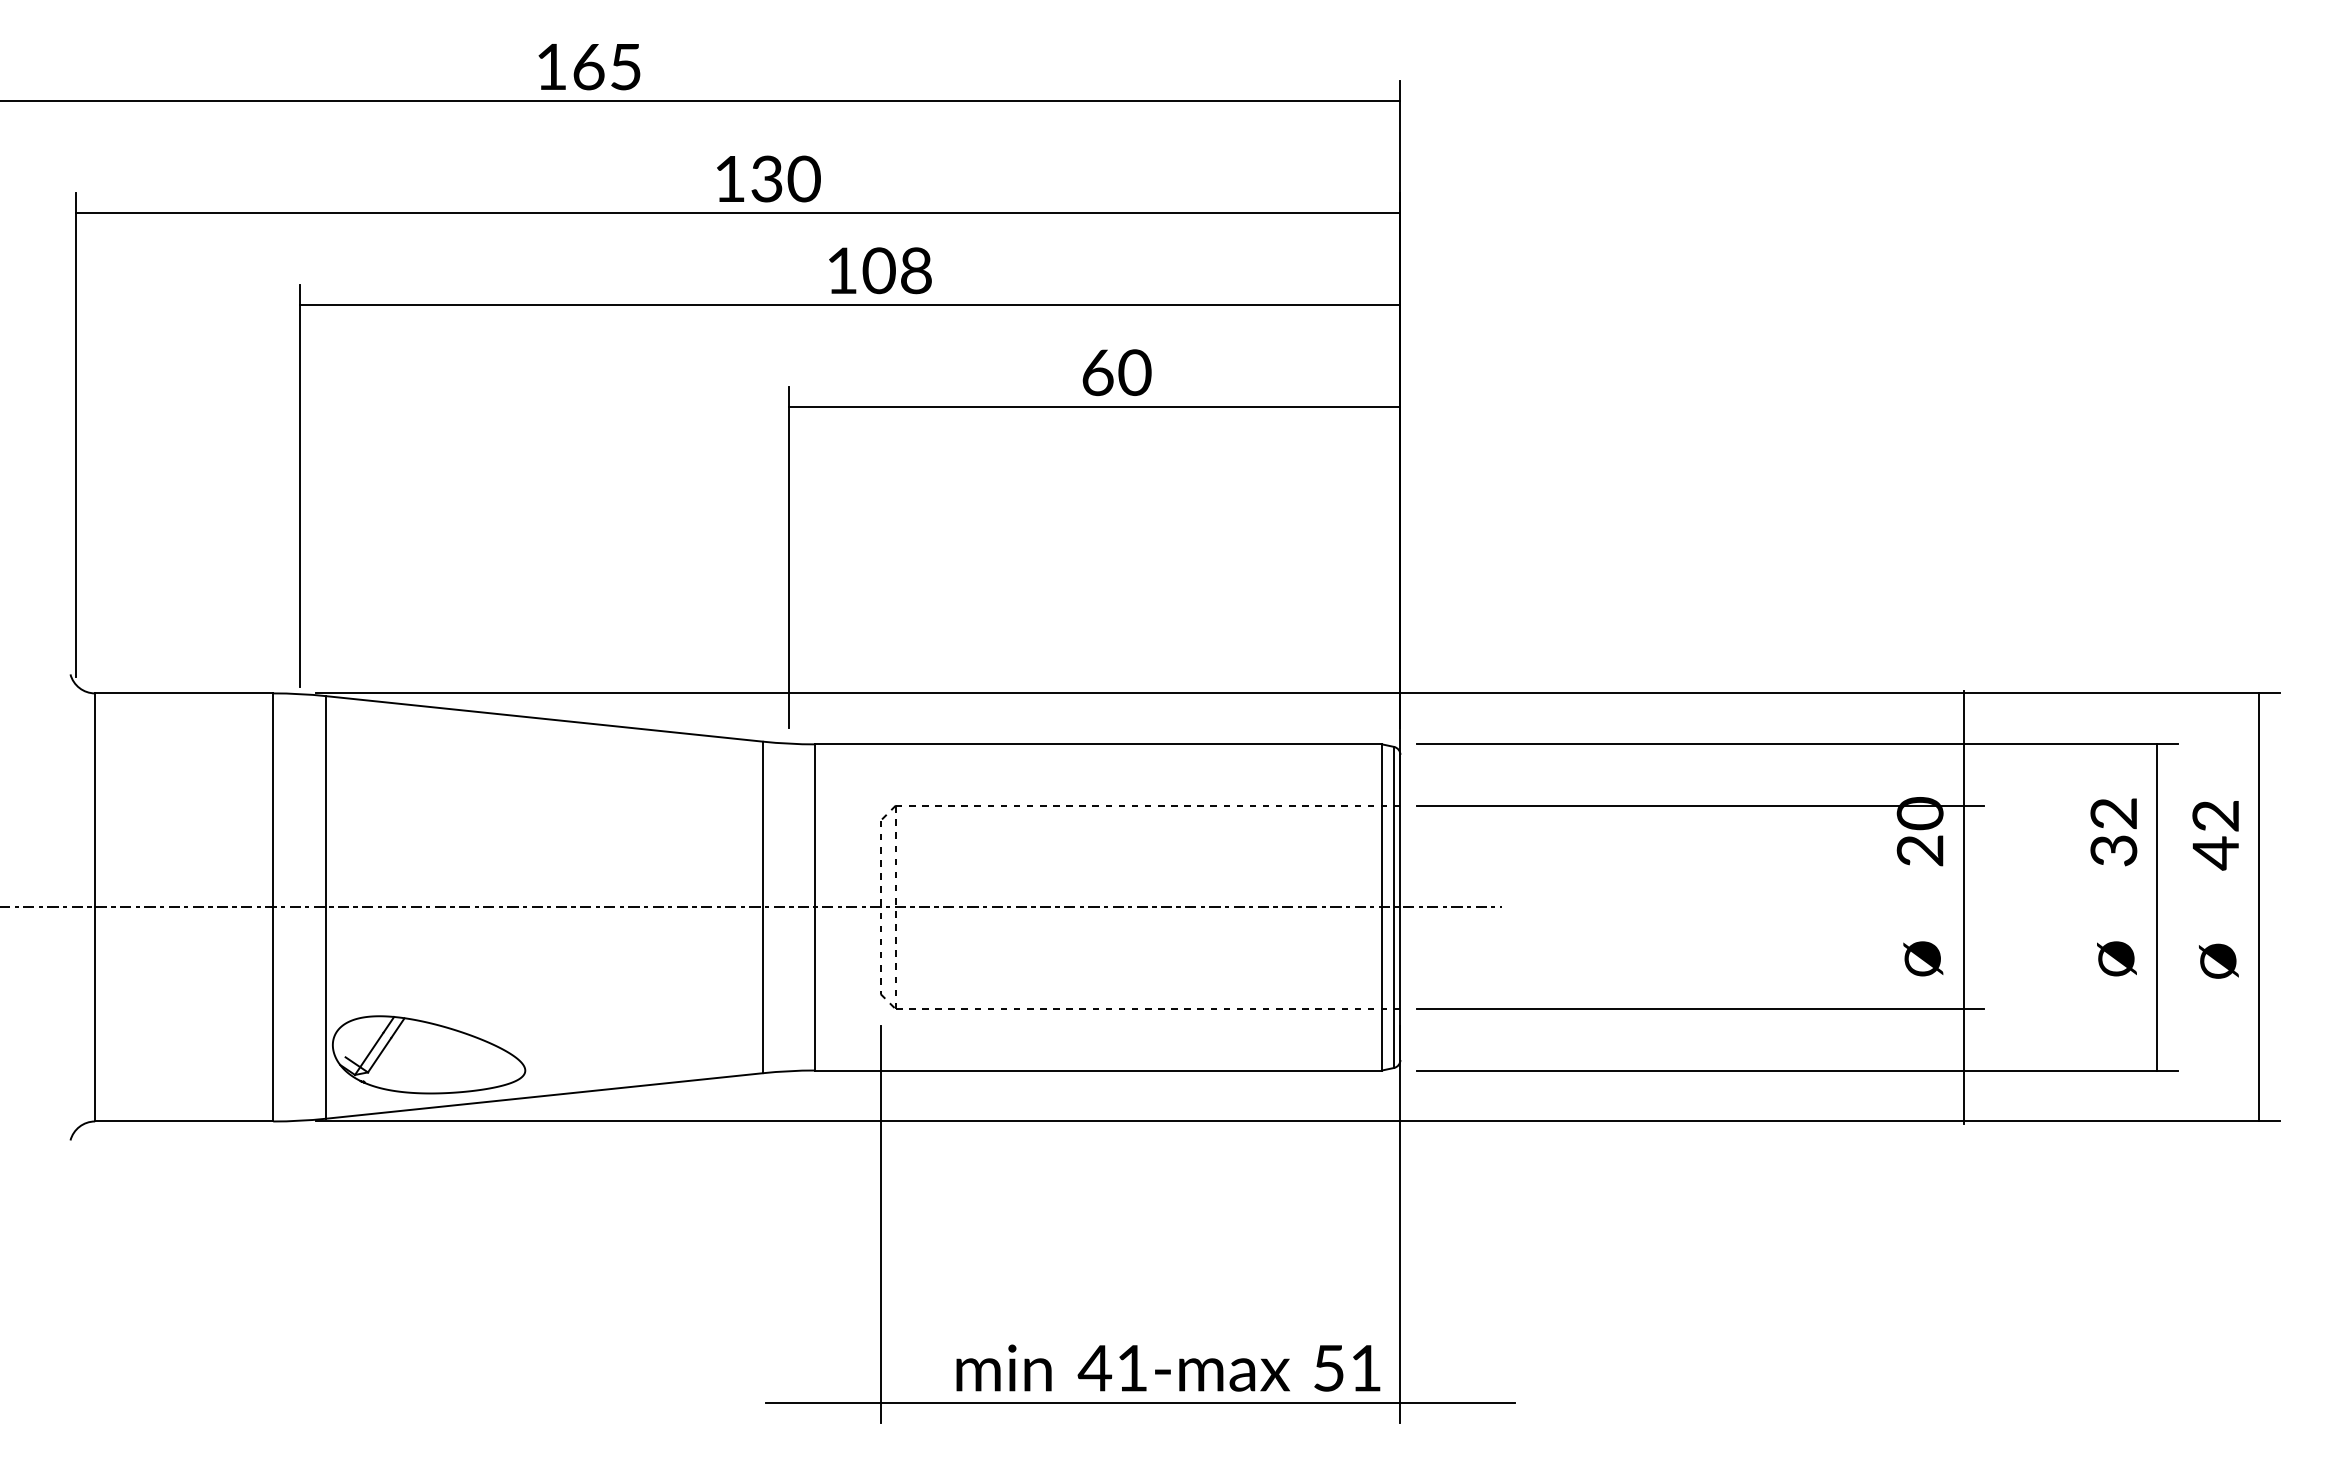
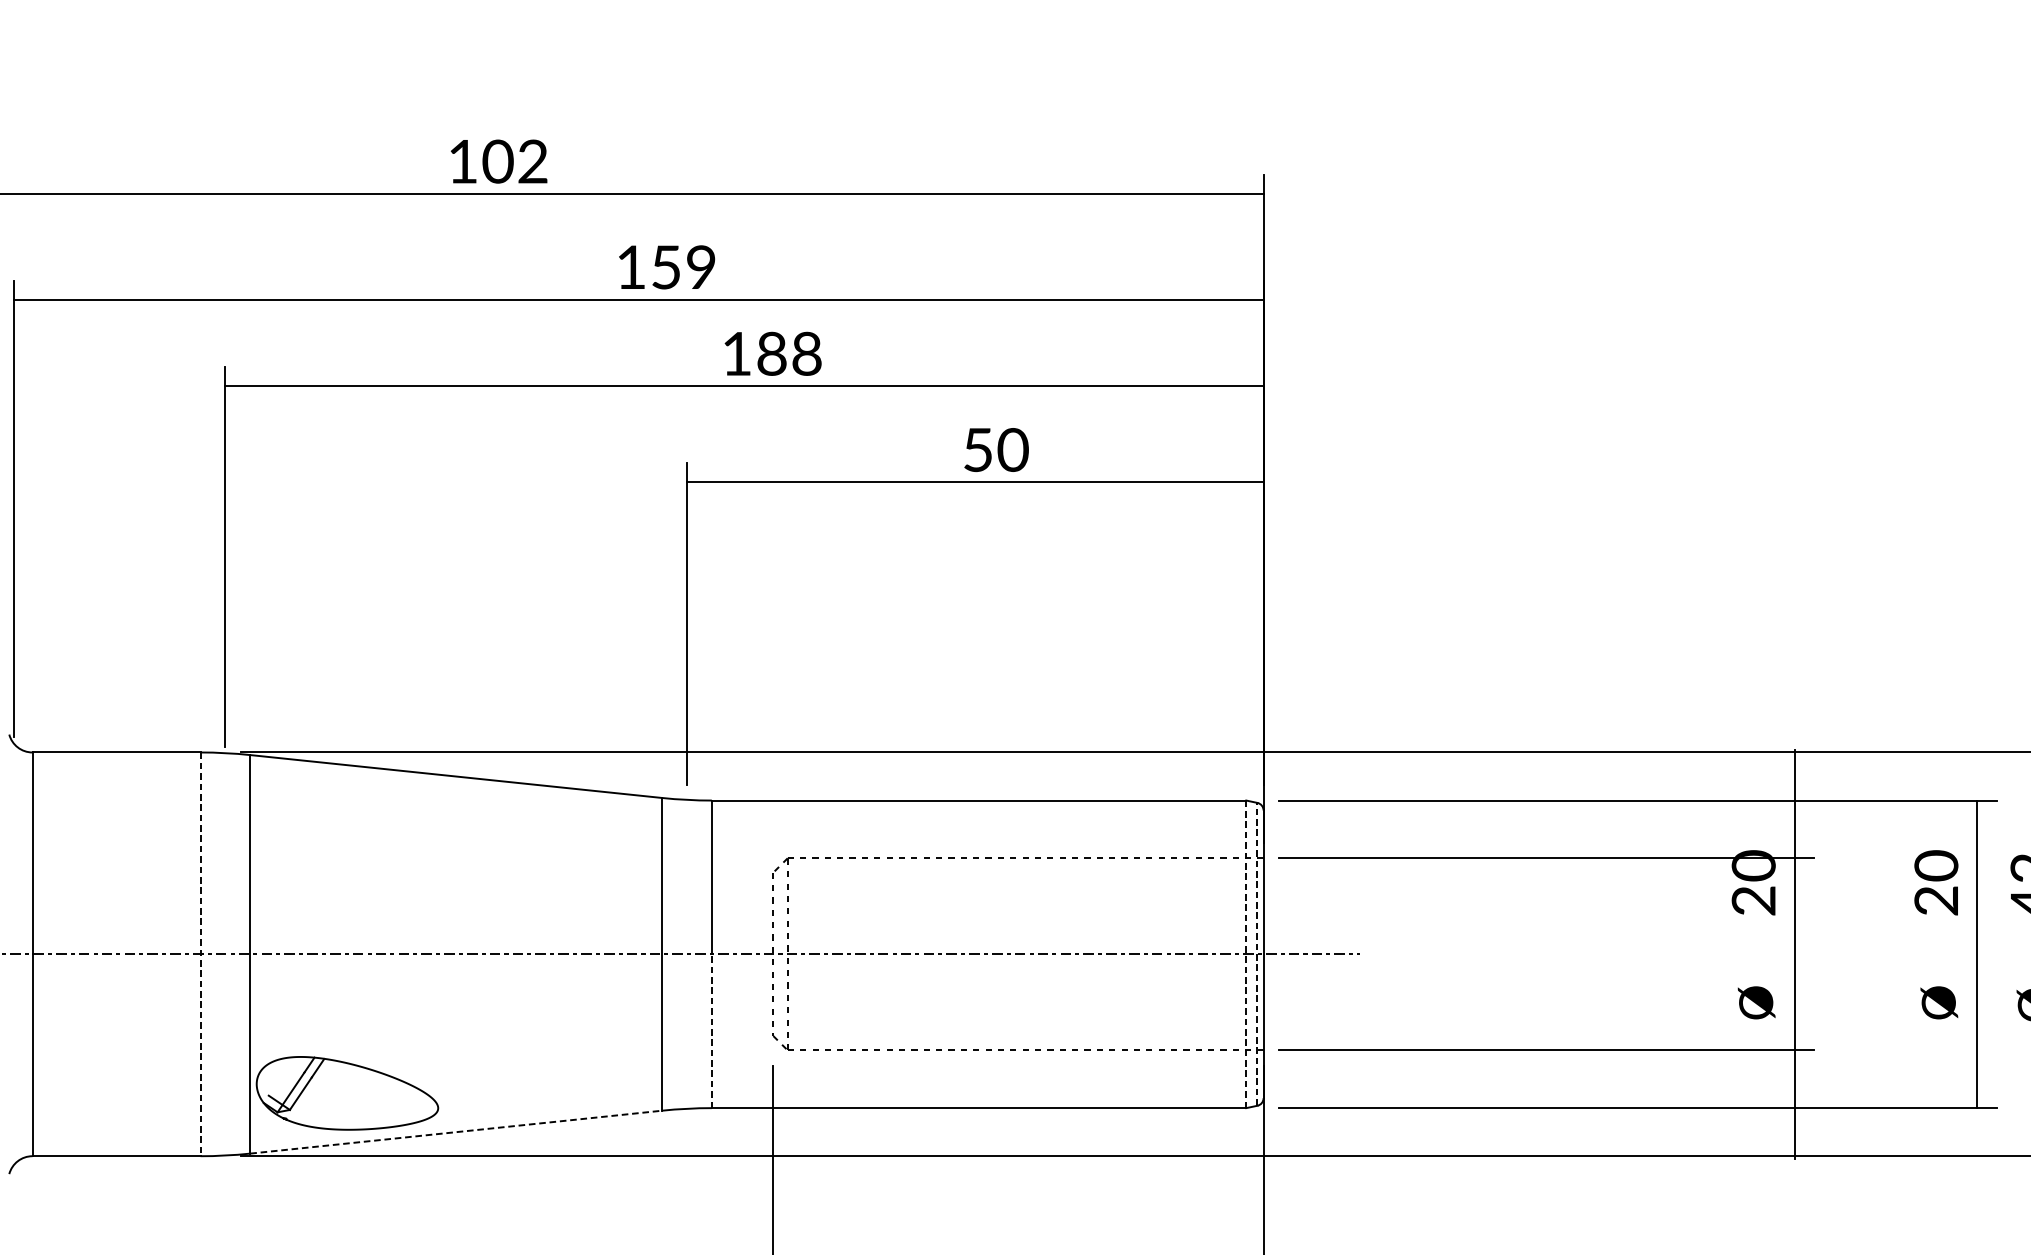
text: (606, 66) -> (514, 161), 165 -> 102
text: (785, 178) -> (683, 266), 130 -> 159
text: (878, 270) -> (771, 353), 108 -> 188
text: (1097, 372) -> (977, 449), 60 -> 50
text: (2113, 831) -> (1936, 882), 32 -> 20
line: (1382, 906) -> (1246, 953), solid -> dashed
line: (273, 907) -> (200, 954), solid -> dashed
line: (1393, 907) -> (1257, 954), solid -> dashed
line: (815, 988) -> (711, 1030), solid -> dashed
line: (544, 1095) -> (456, 1131), solid -> dashed

